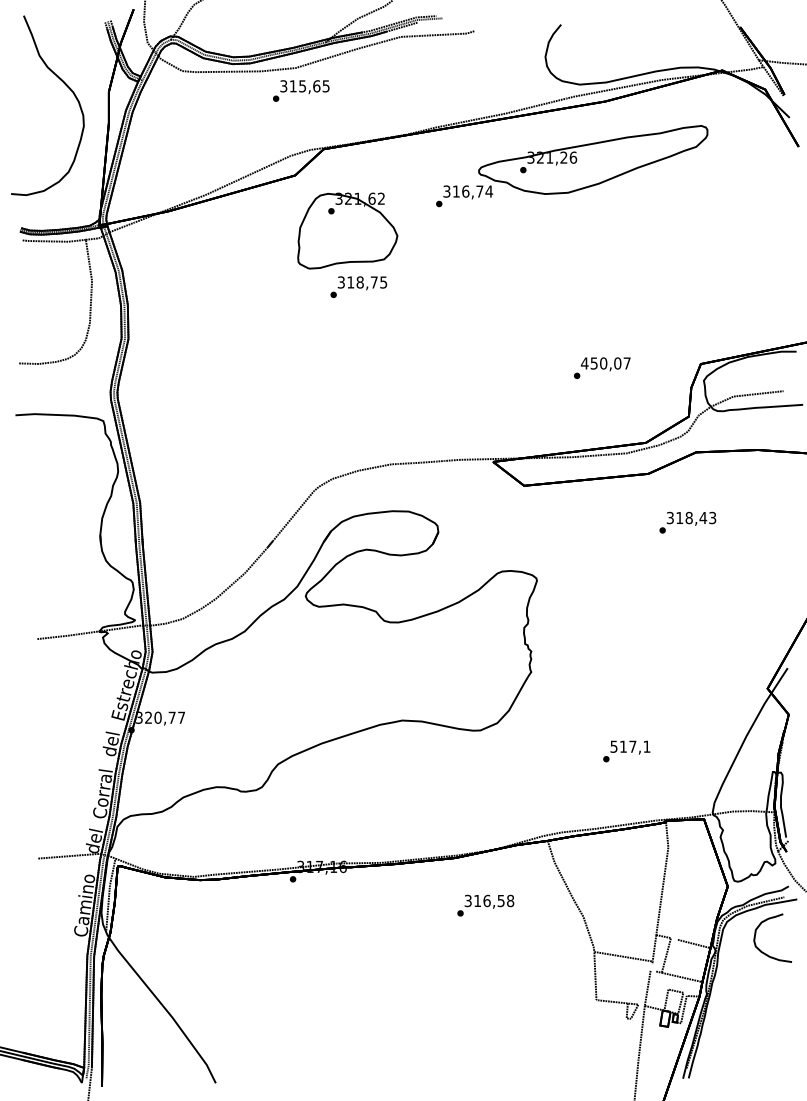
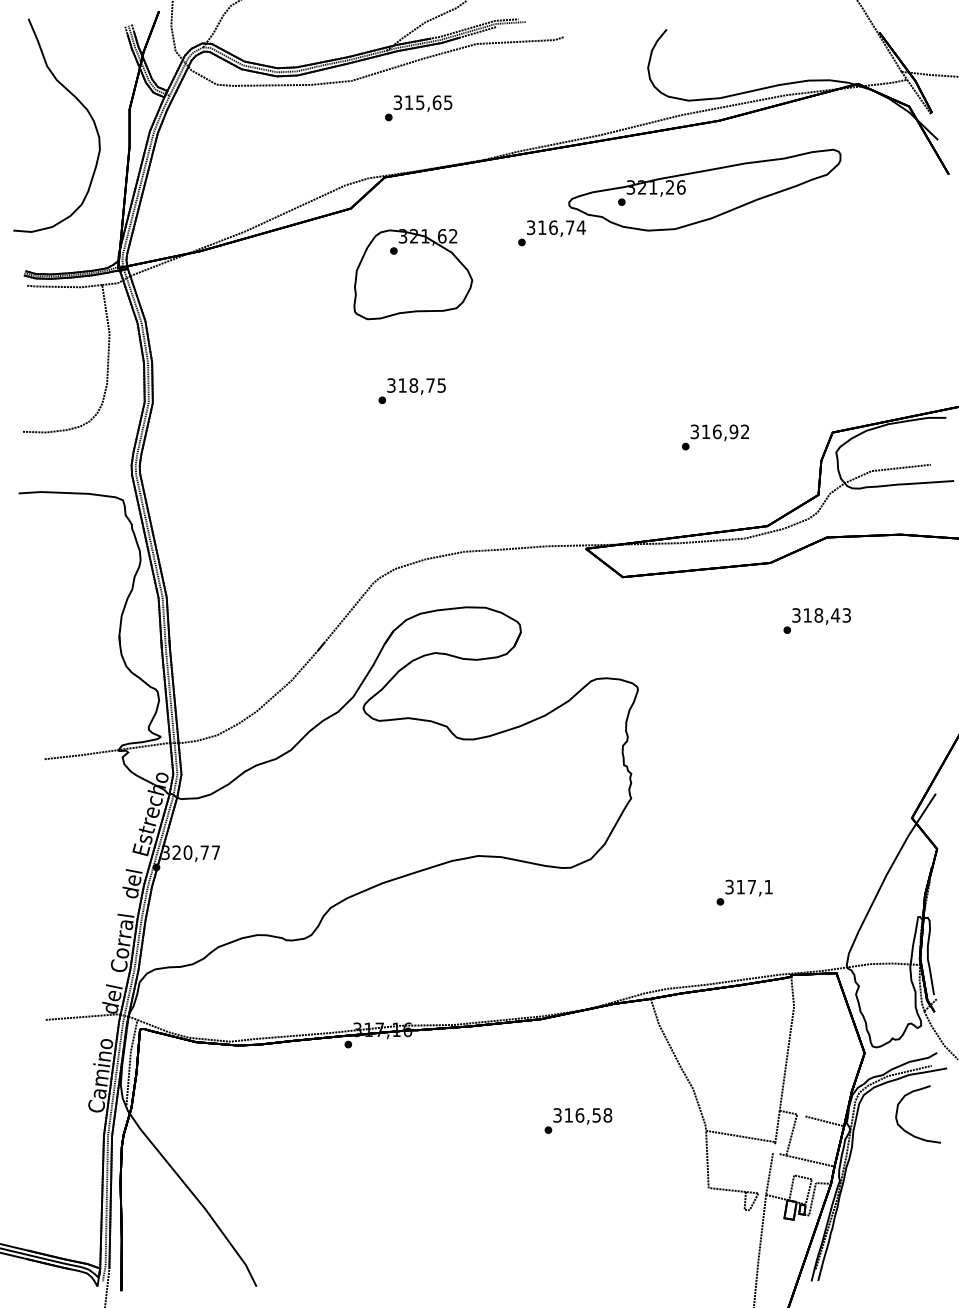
text: (301, 90) -> (418, 107), moved
text: (358, 286) -> (411, 390), moved
text: (605, 363) -> (719, 431), 450,07 -> 316,92
text: (613, 745) -> (728, 885), 517,1 -> 317,1
text: (485, 905) -> (578, 1120), moved

